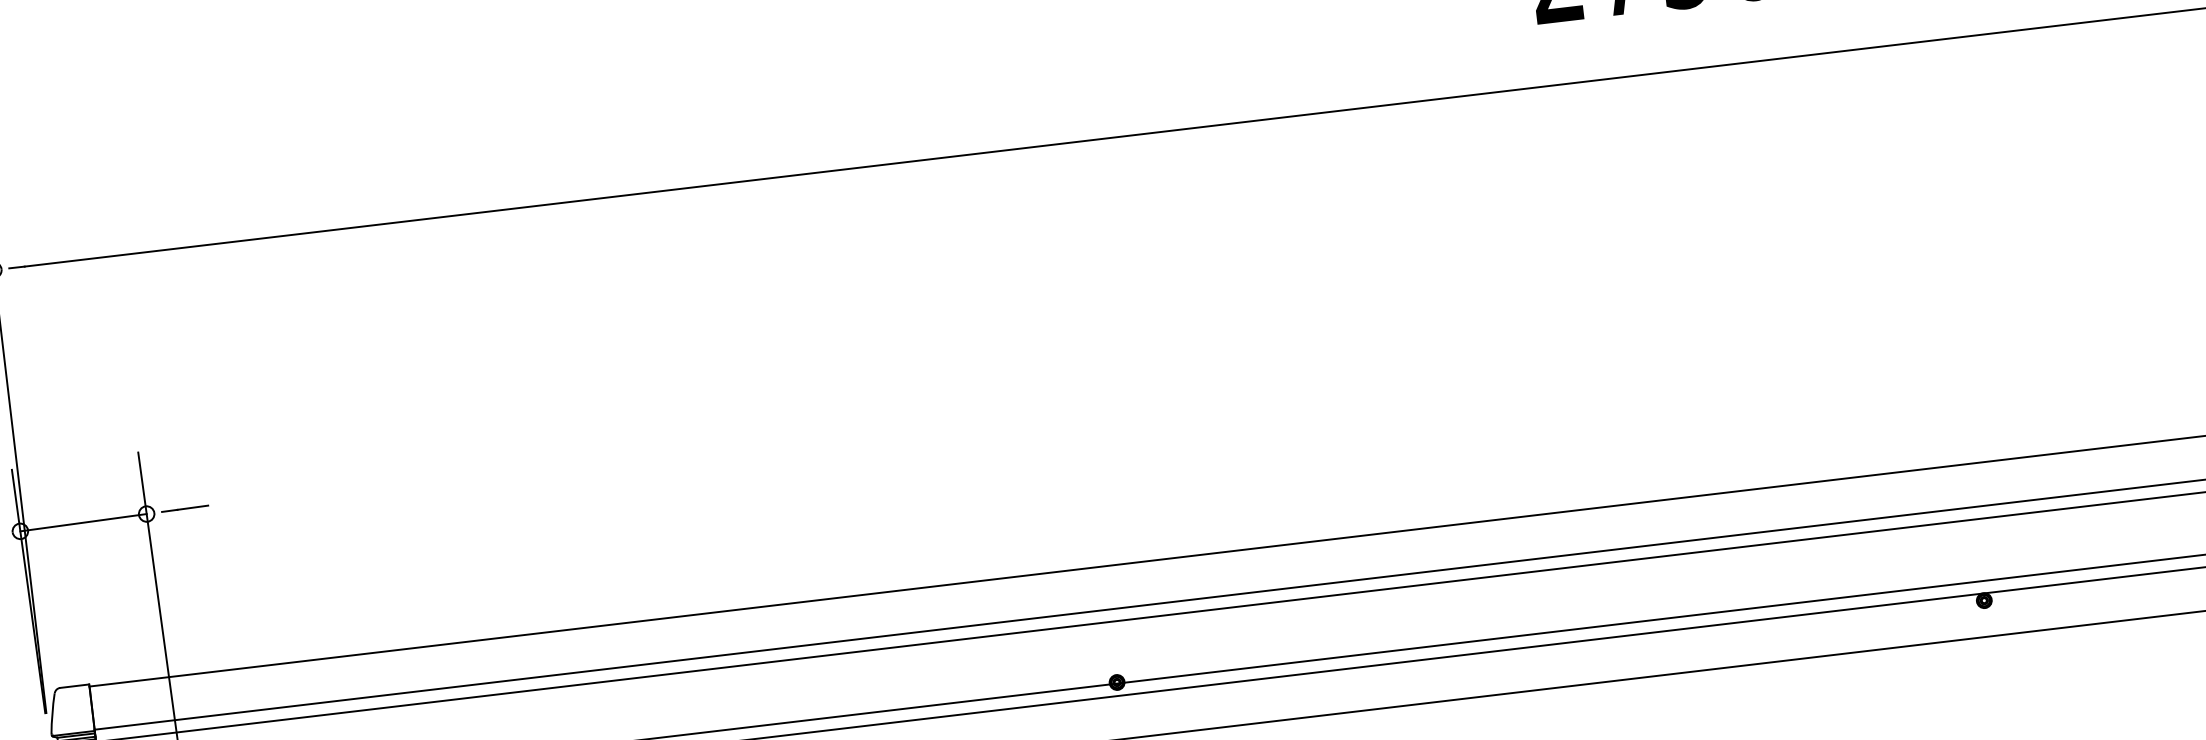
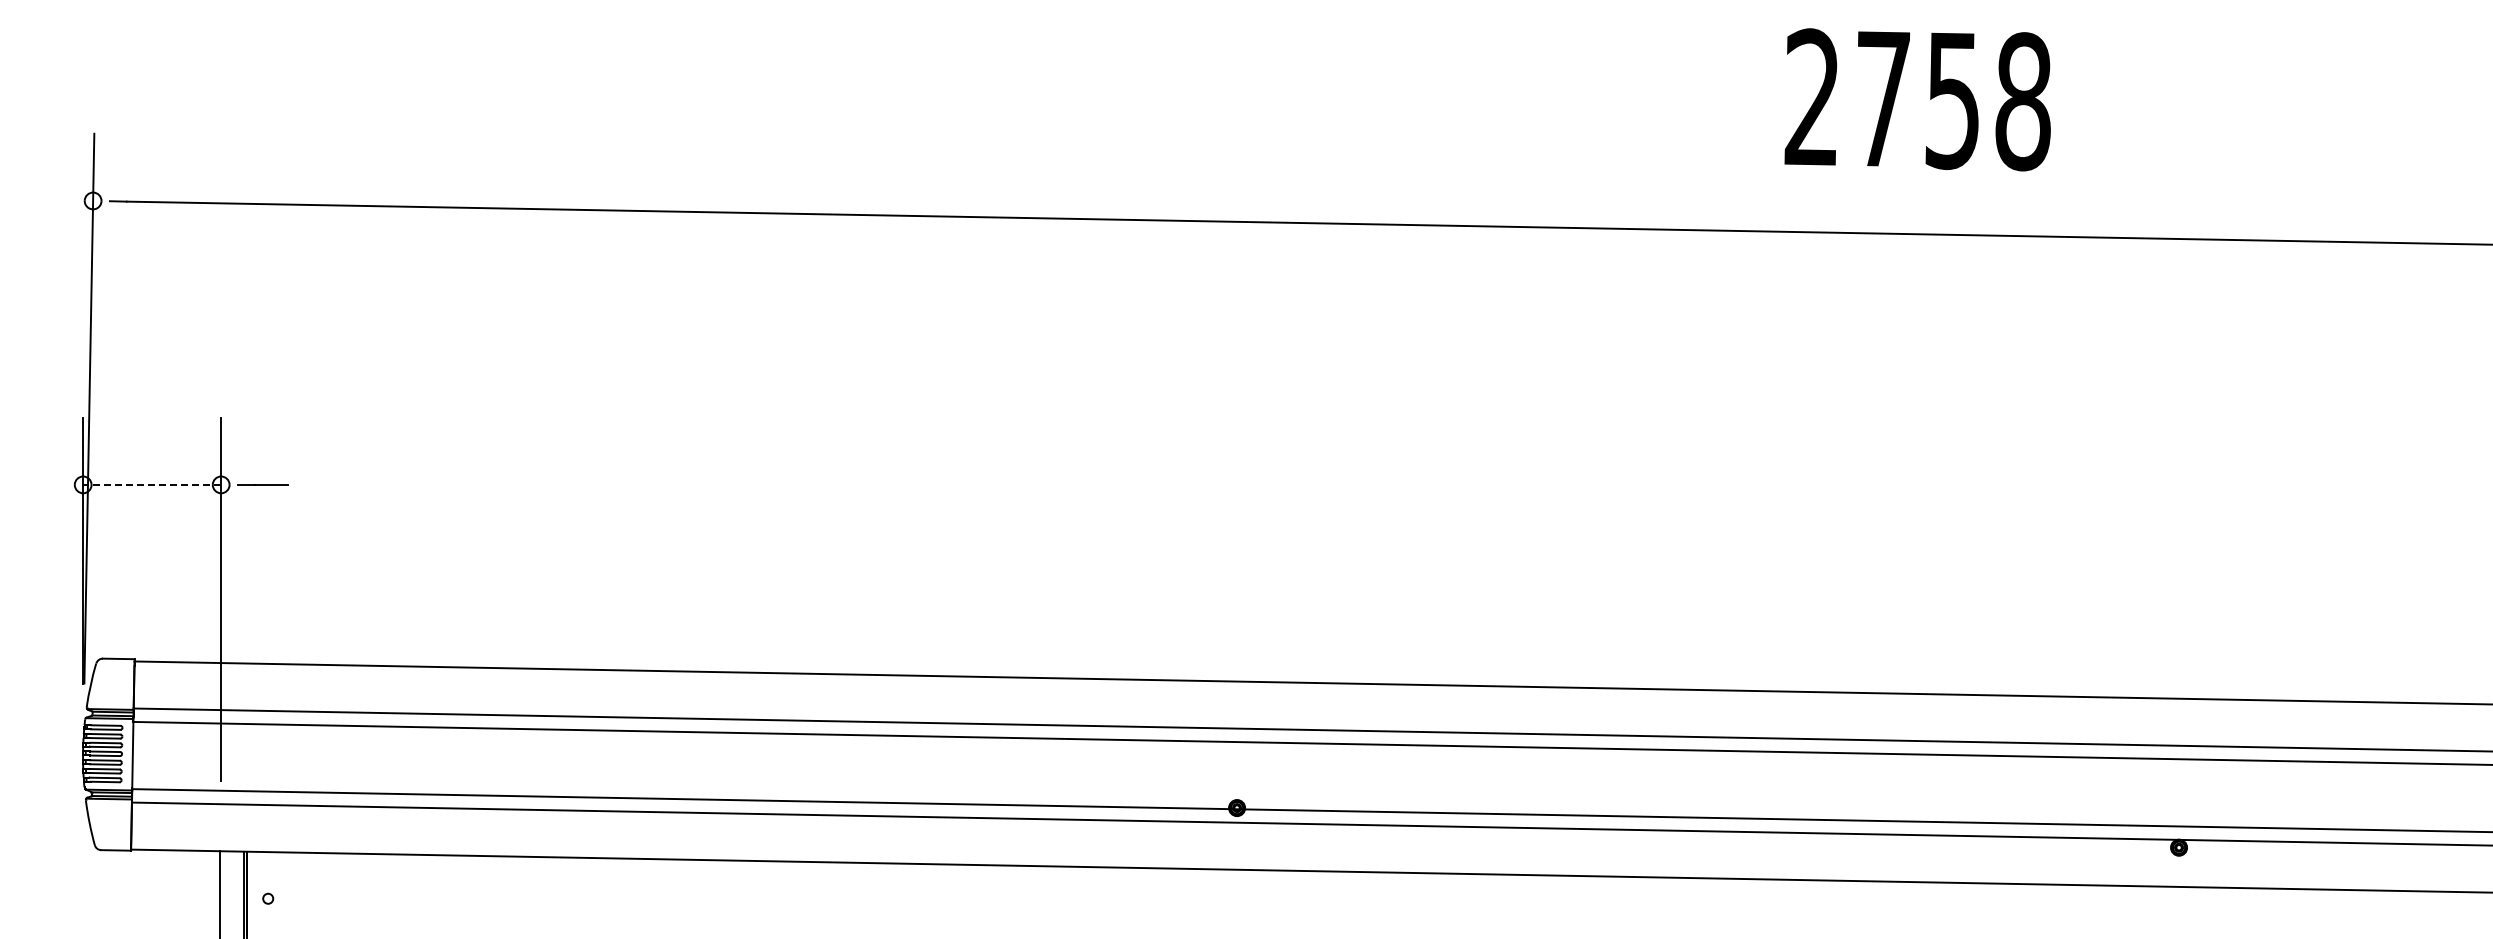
line: (82, 522) -> (151, 484), solid -> dashed

